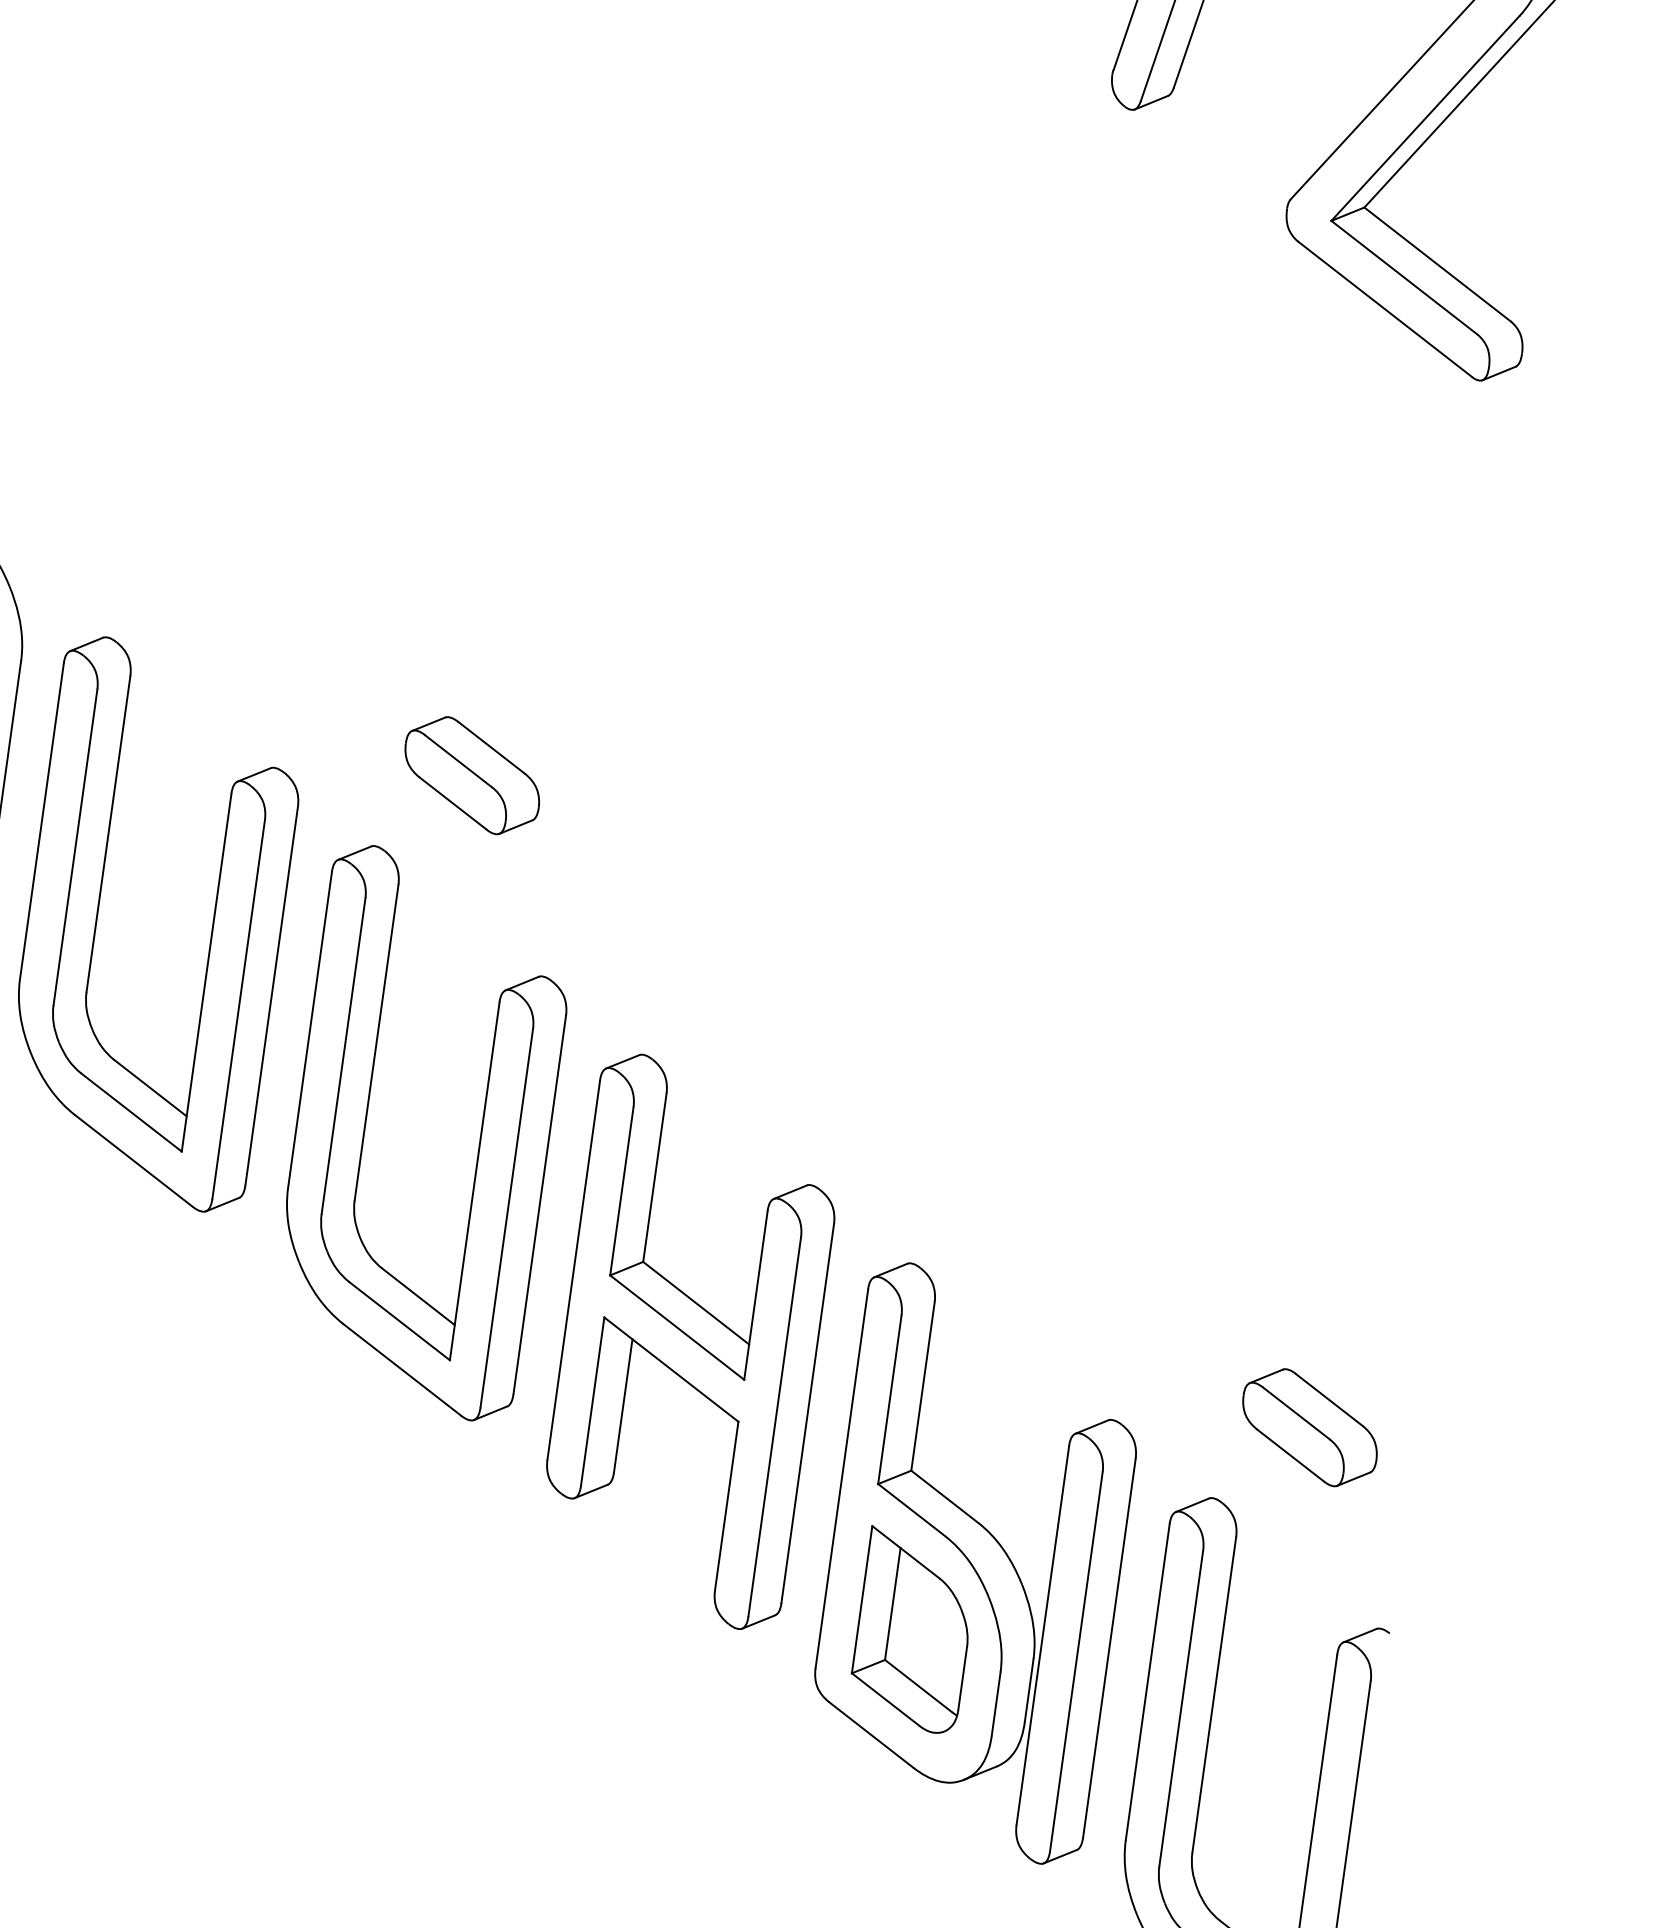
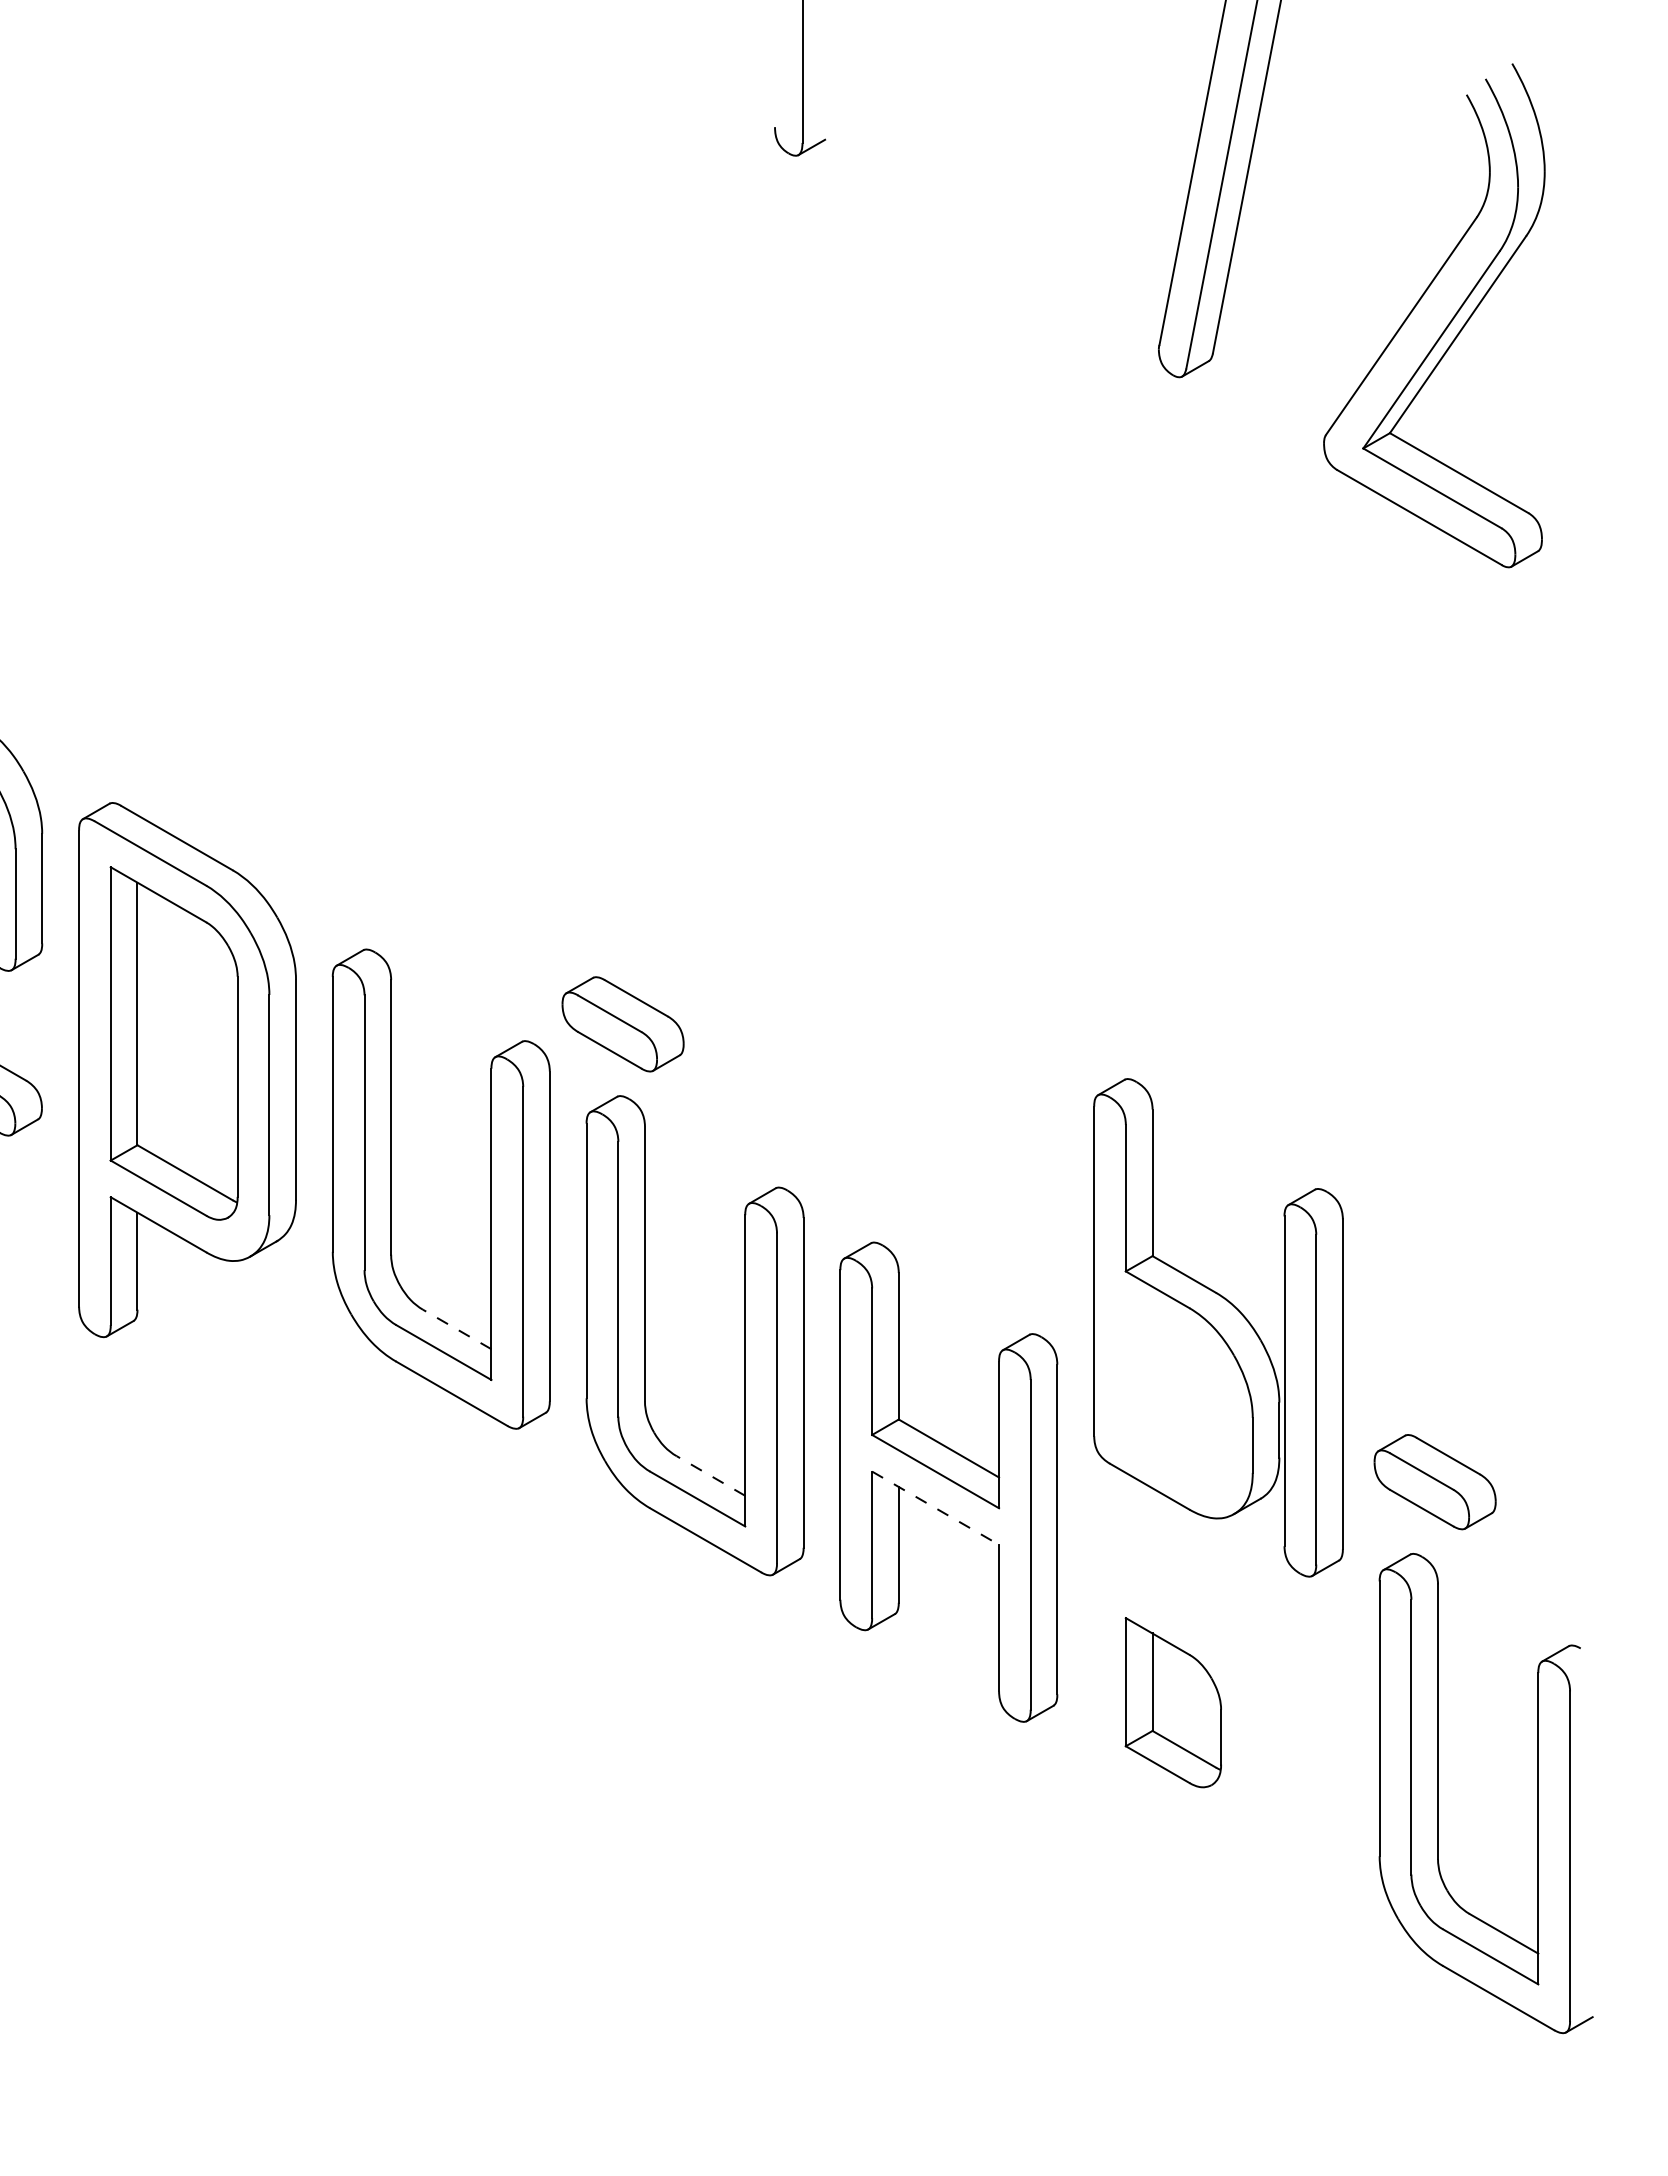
part: (471, 775) -> (622, 1024), moved
line: (150, 1088) -> (457, 1329), solid -> dashed
line: (419, 1297) -> (711, 1476), solid -> dashed
line: (672, 1370) -> (936, 1508), solid -> dashed
part: (1309, 1428) -> (1434, 1482), moved
part: (975, 1563) -> (1218, 1327), moved

